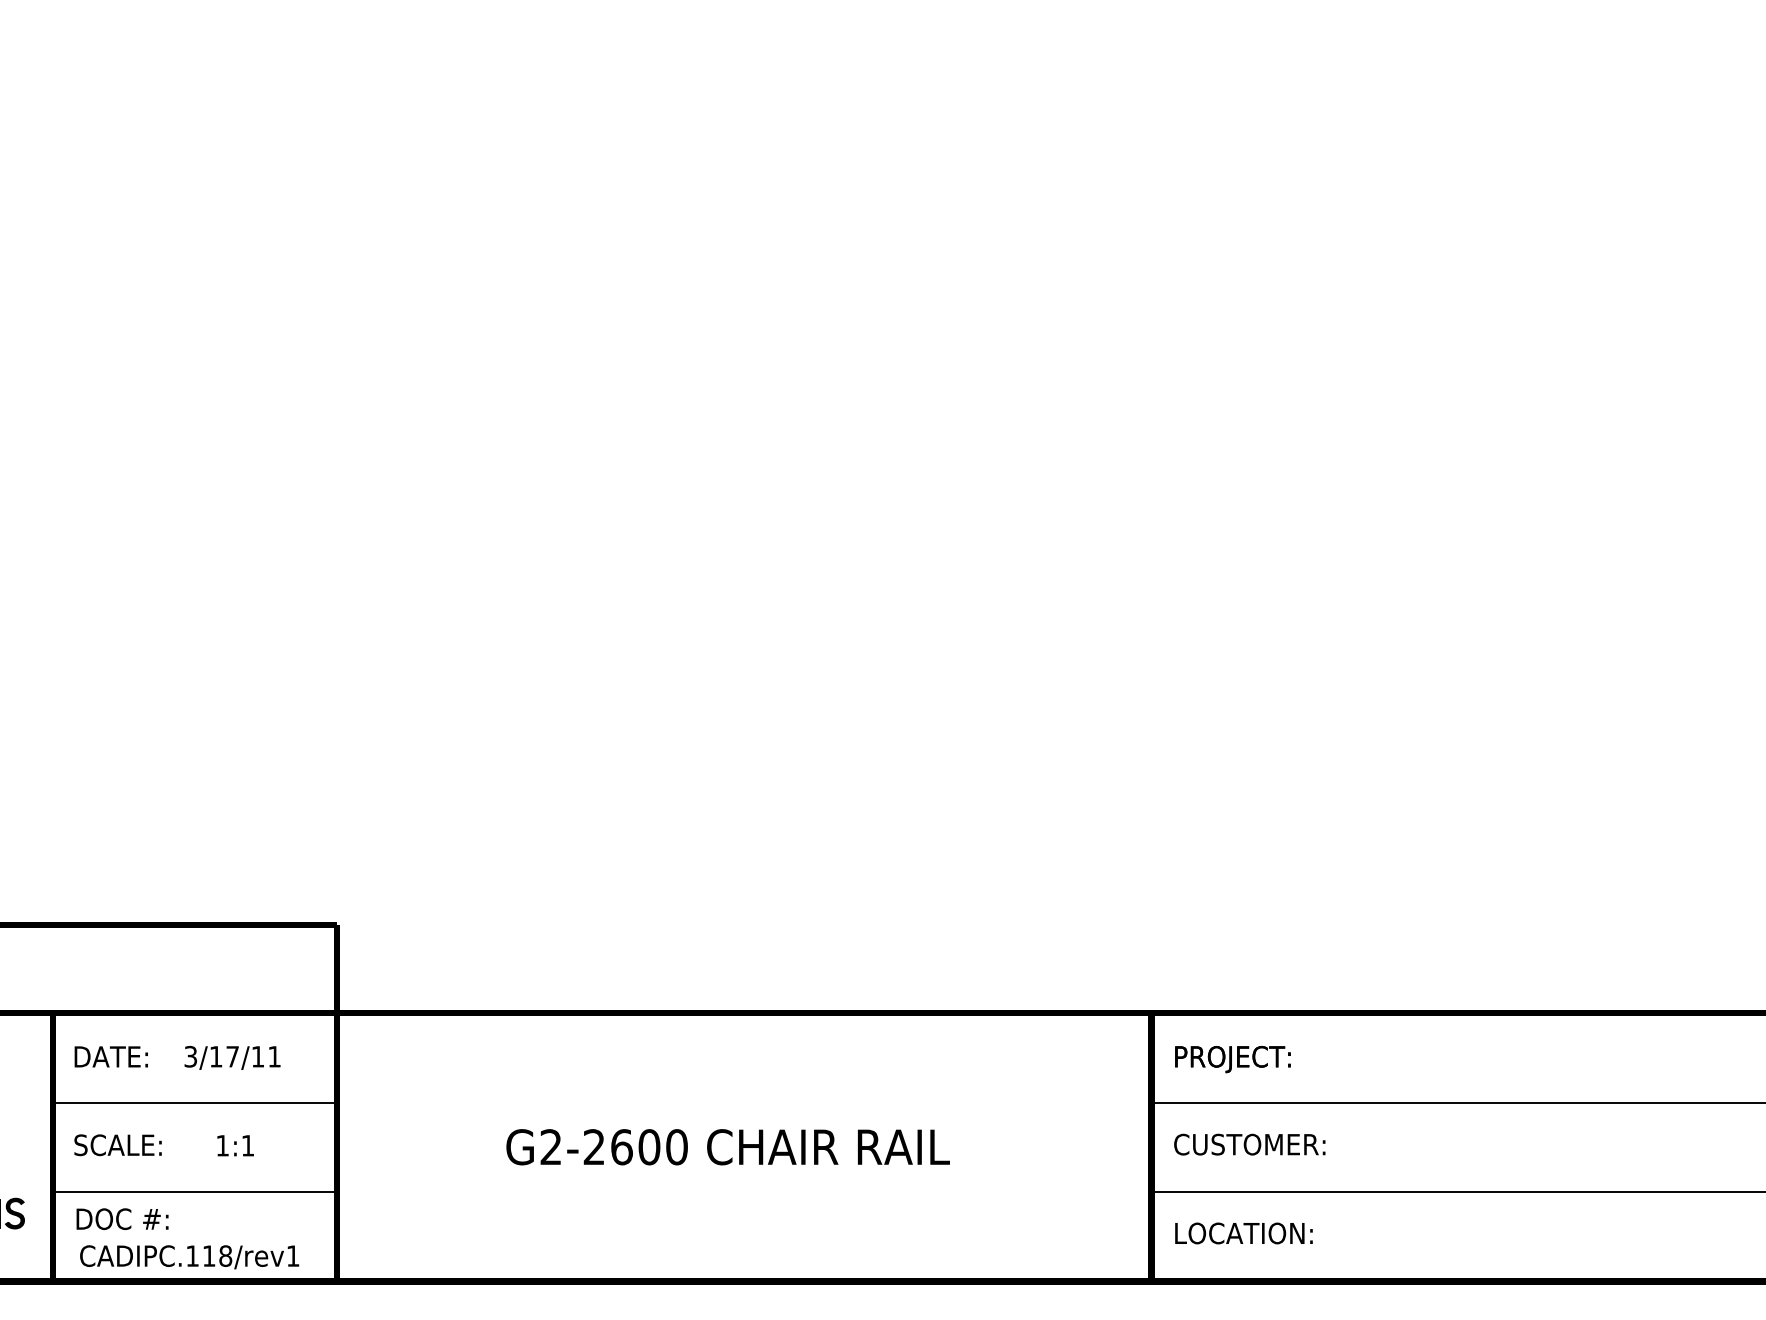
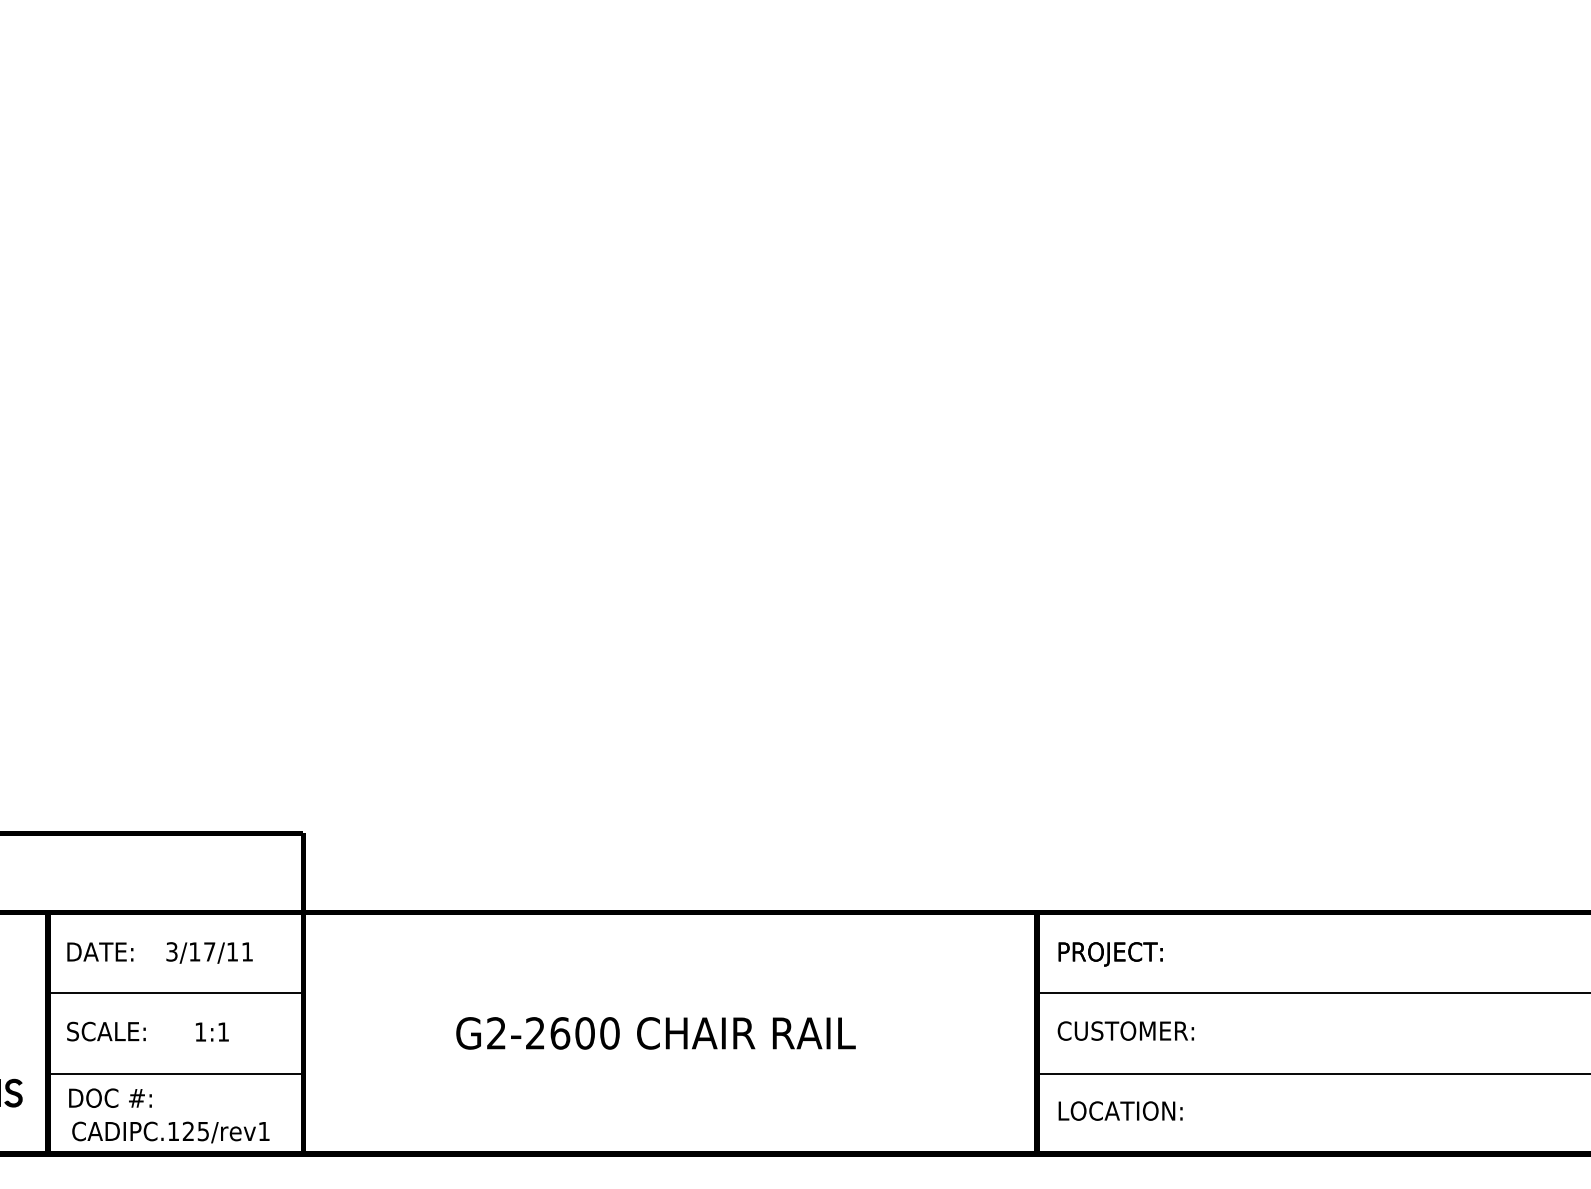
text: (217, 1255) -> (196, 1130), CADIPC.118/rev1 -> CADIPC.125/rev1

